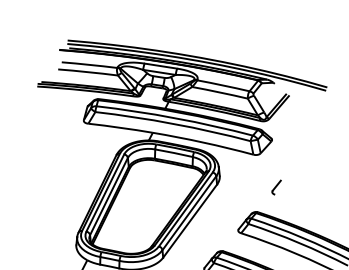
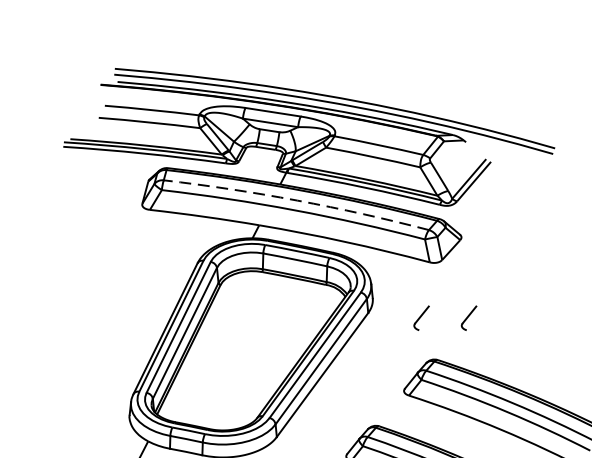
arc: (175, 118) -> (297, 201), solid -> dashed
part: (248, 187) -> (421, 318), added

